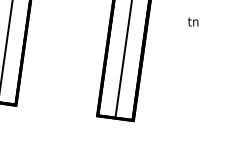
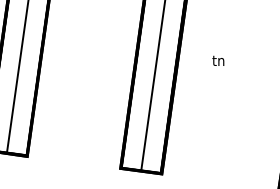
text: (193, 21) -> (218, 60), moved

